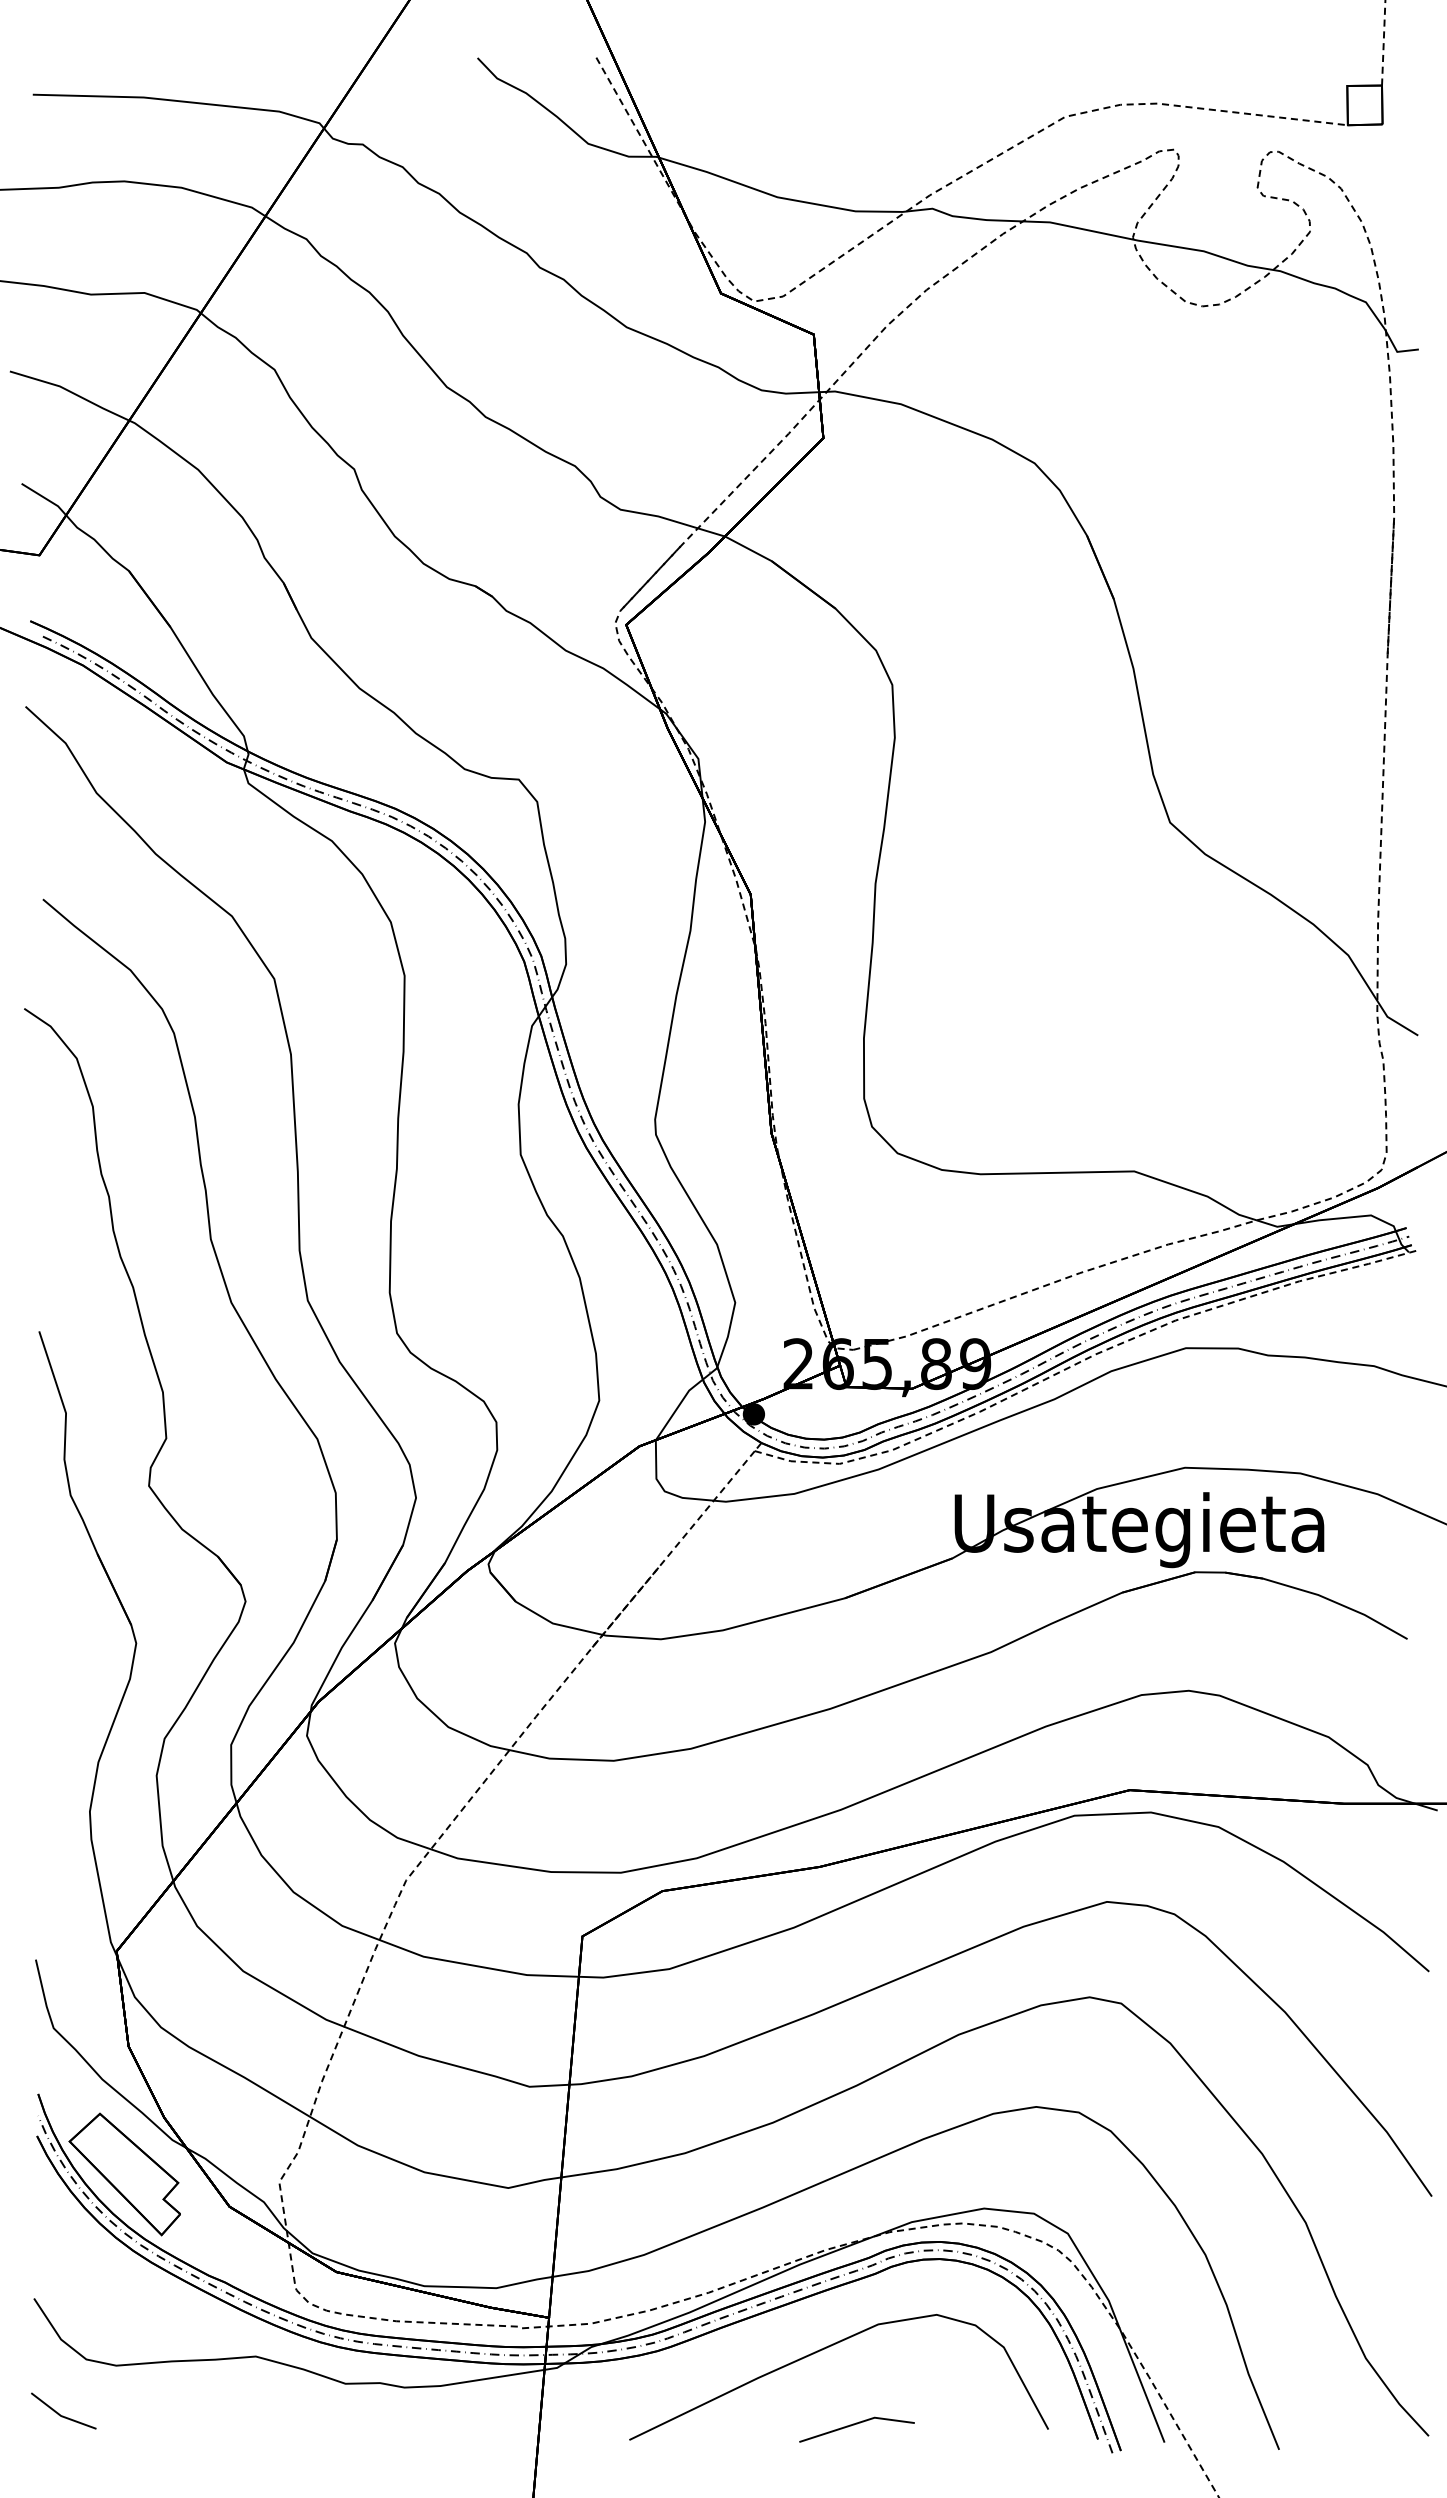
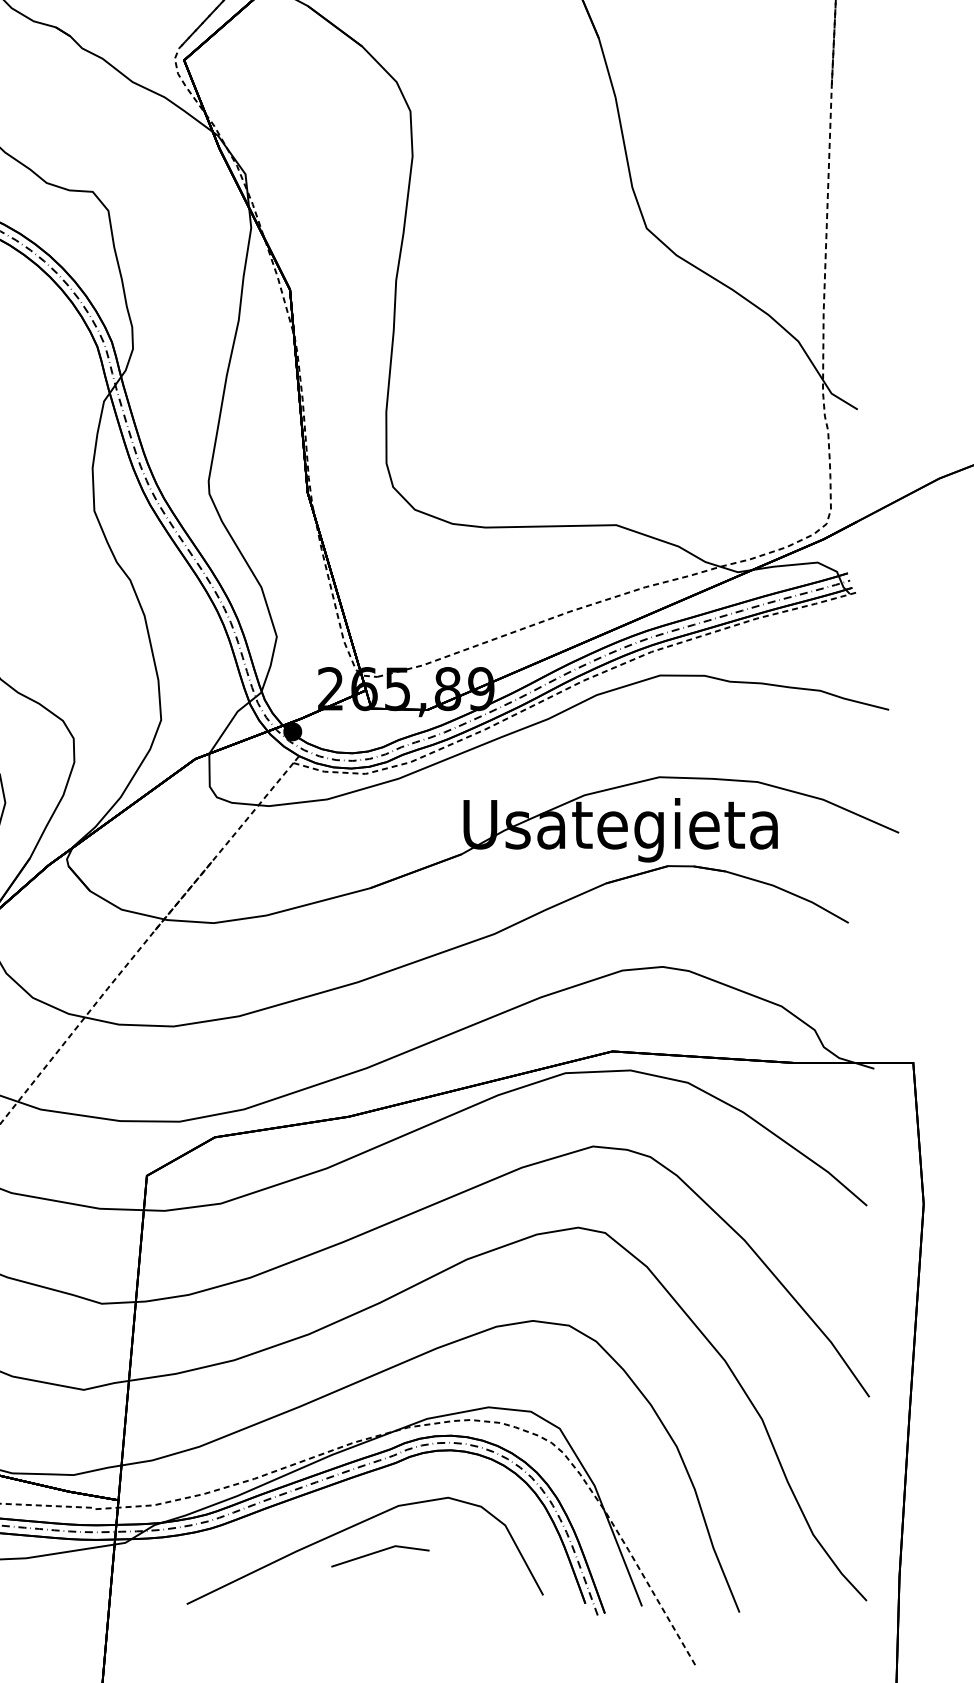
line: (854, 2425) -> (378, 1552), moved

